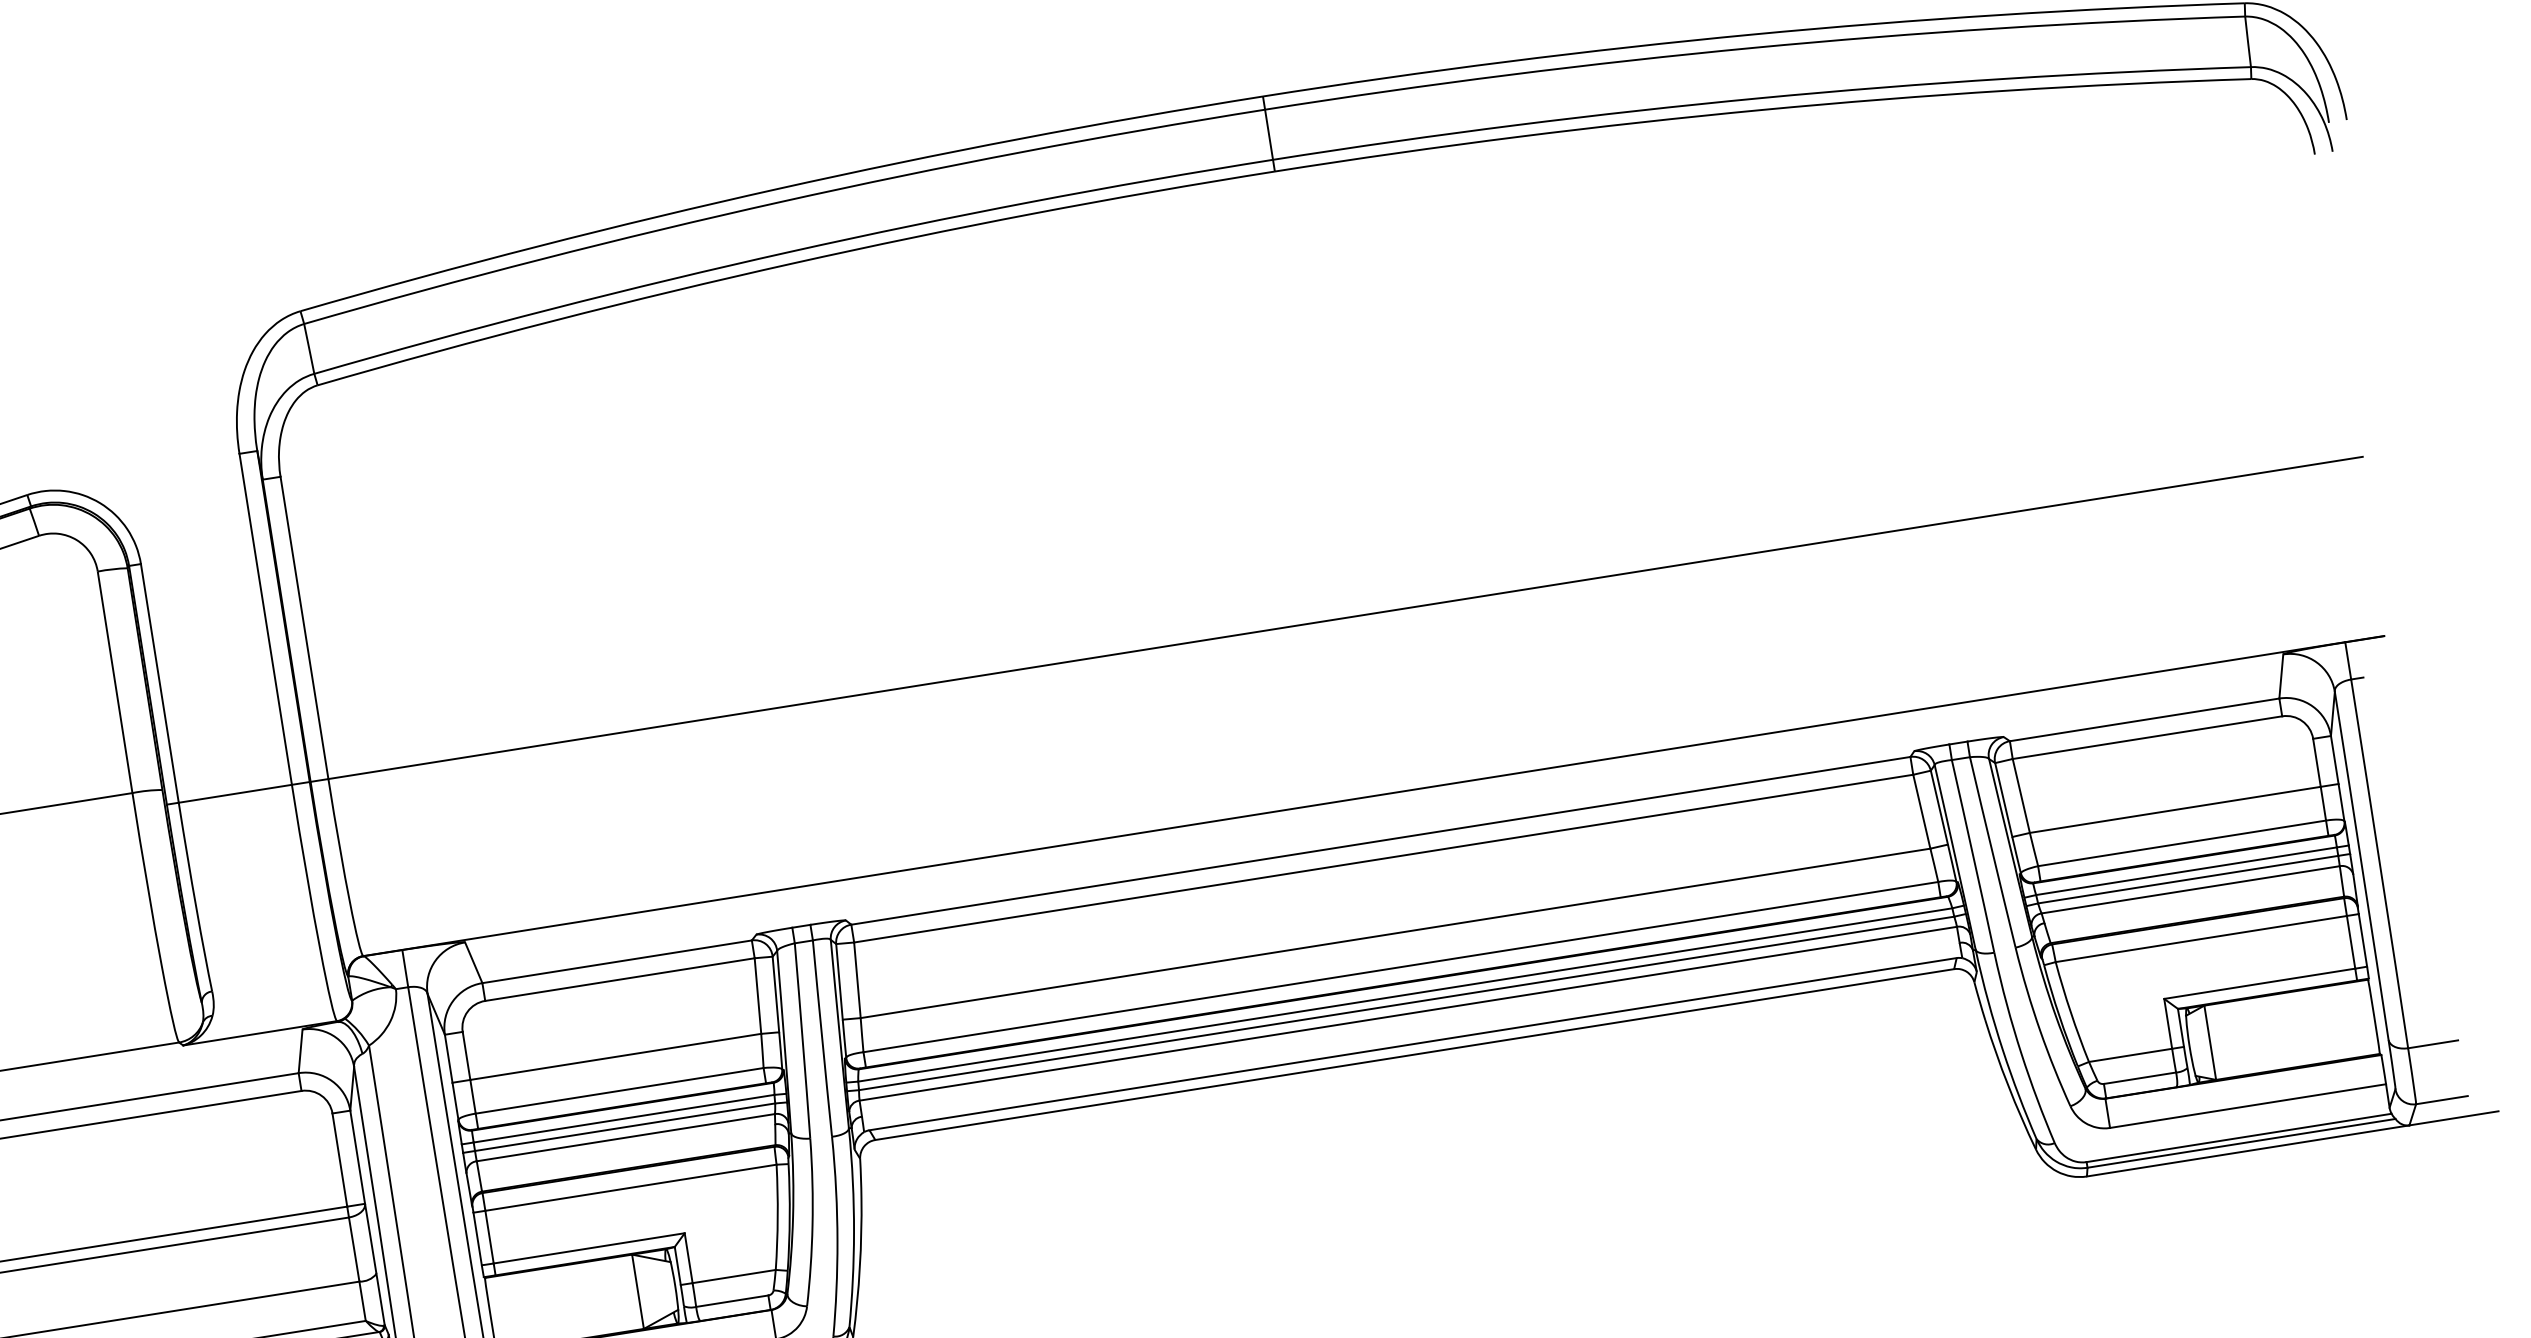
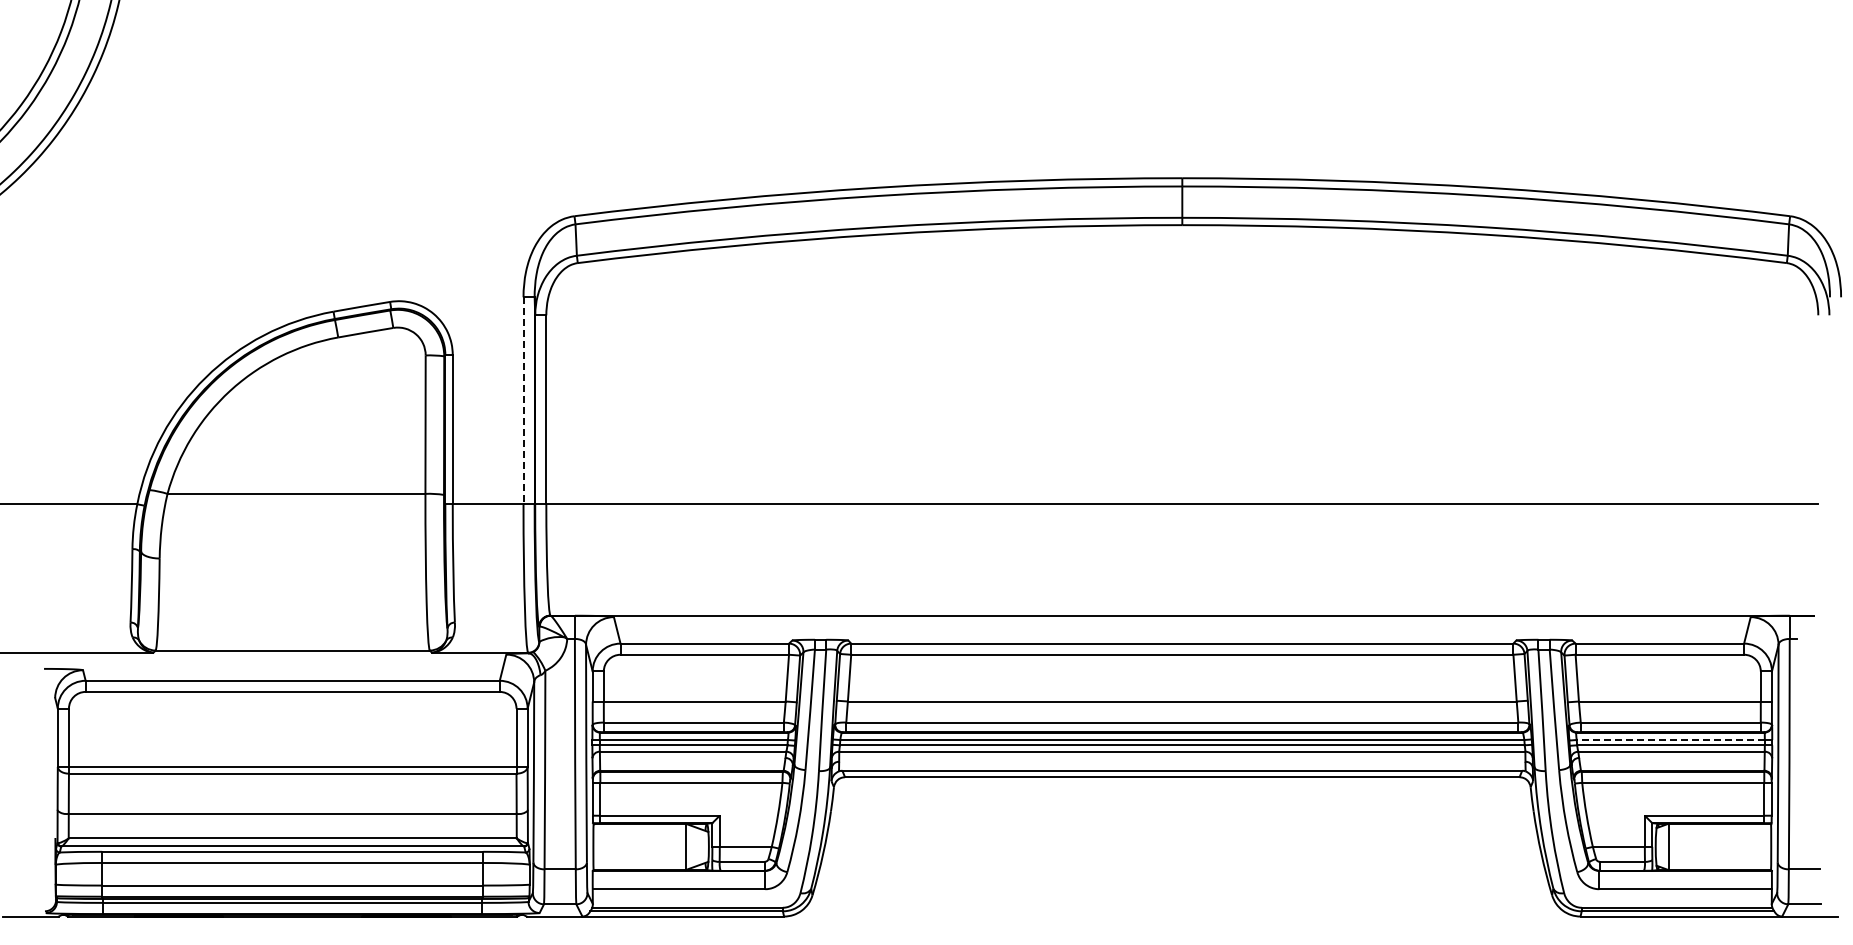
line: (265, 620) -> (523, 401), solid -> dashed
line: (2186, 872) -> (1670, 740), solid -> dashed

